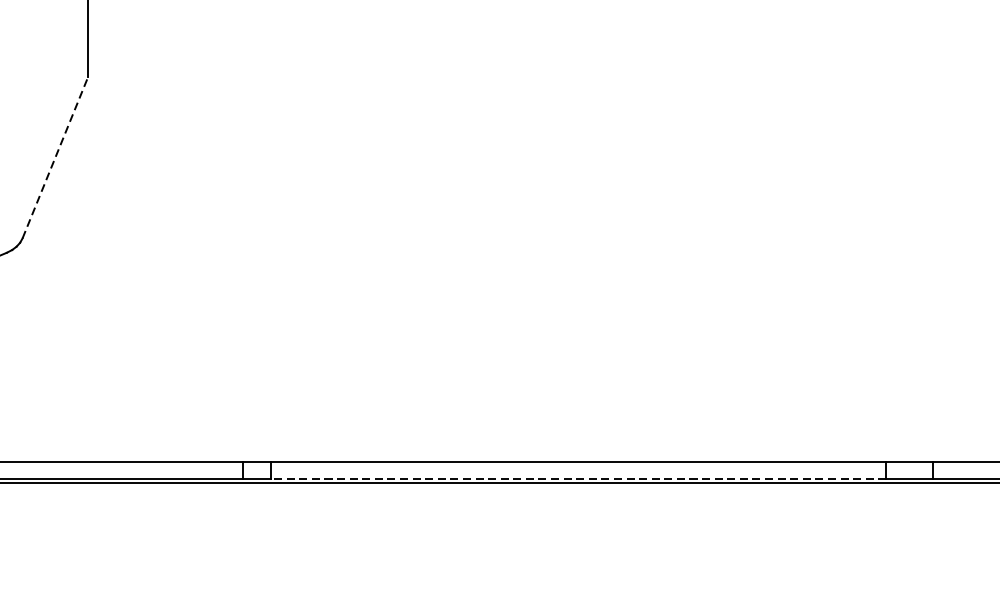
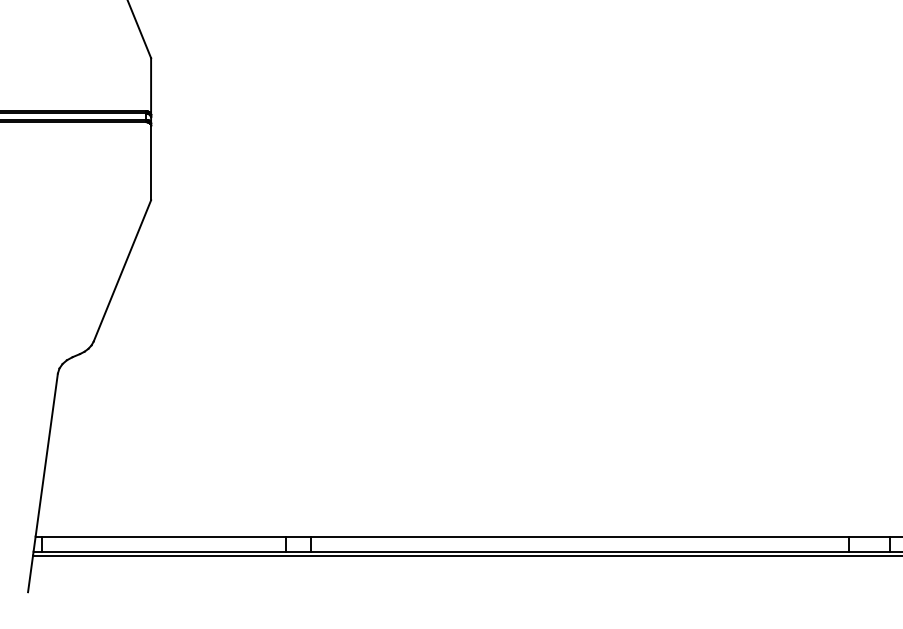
line: (55, 157) -> (122, 270), dashed -> solid
line: (578, 478) -> (579, 551), dashed -> solid

